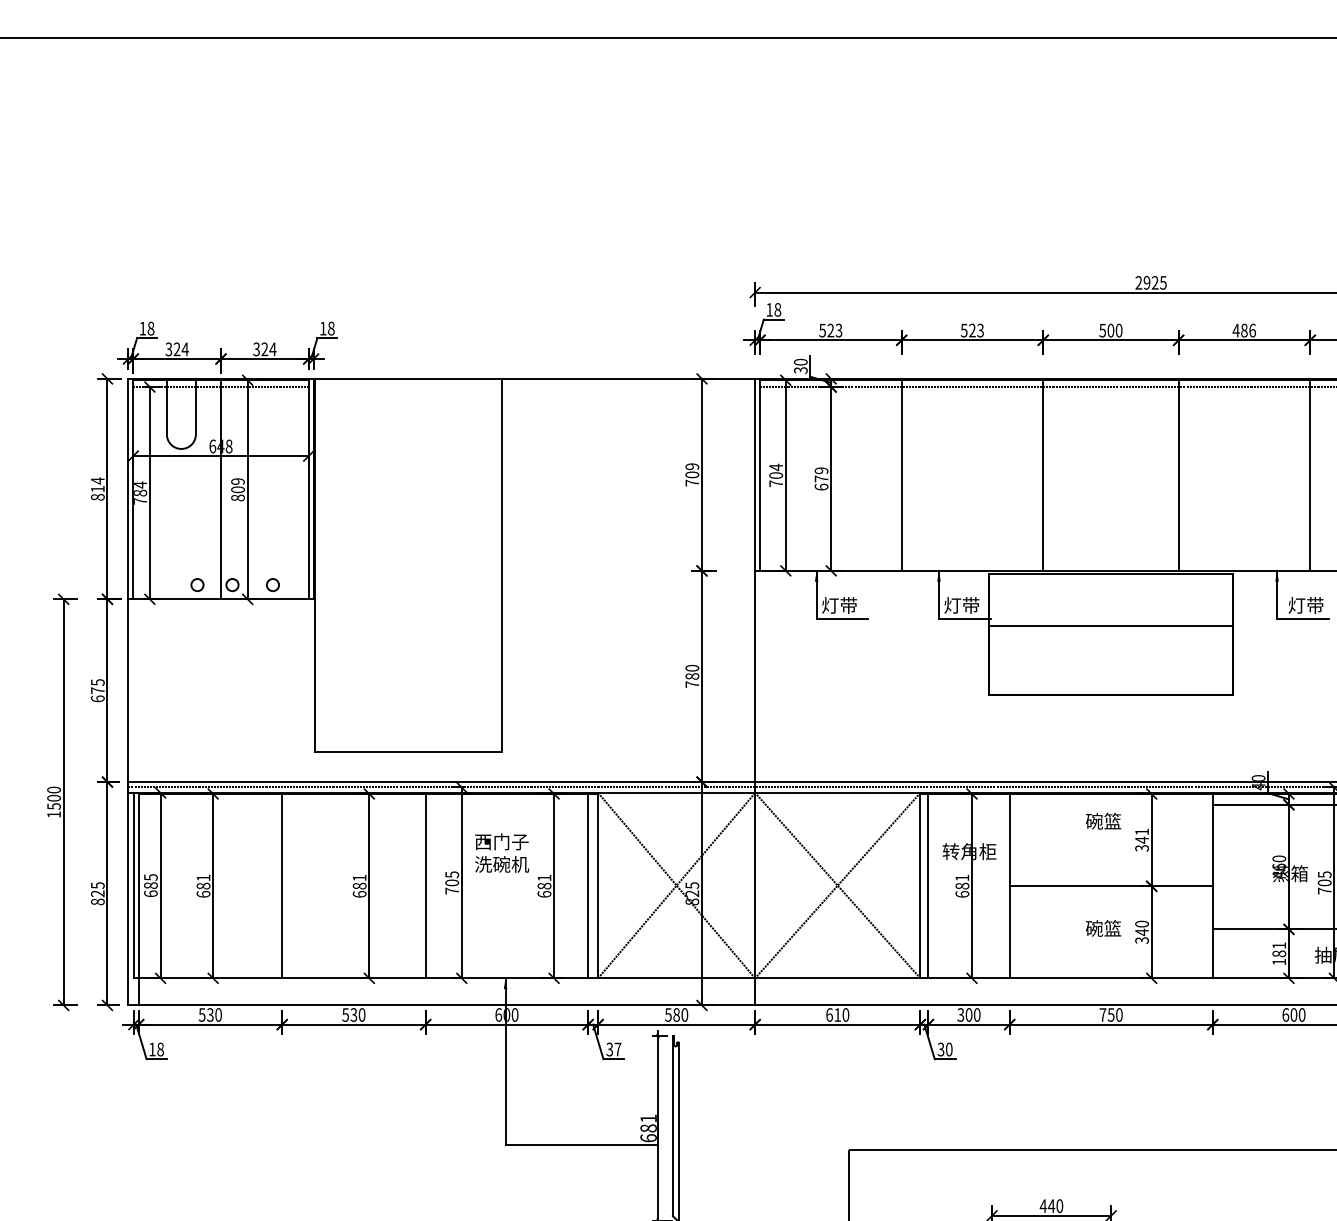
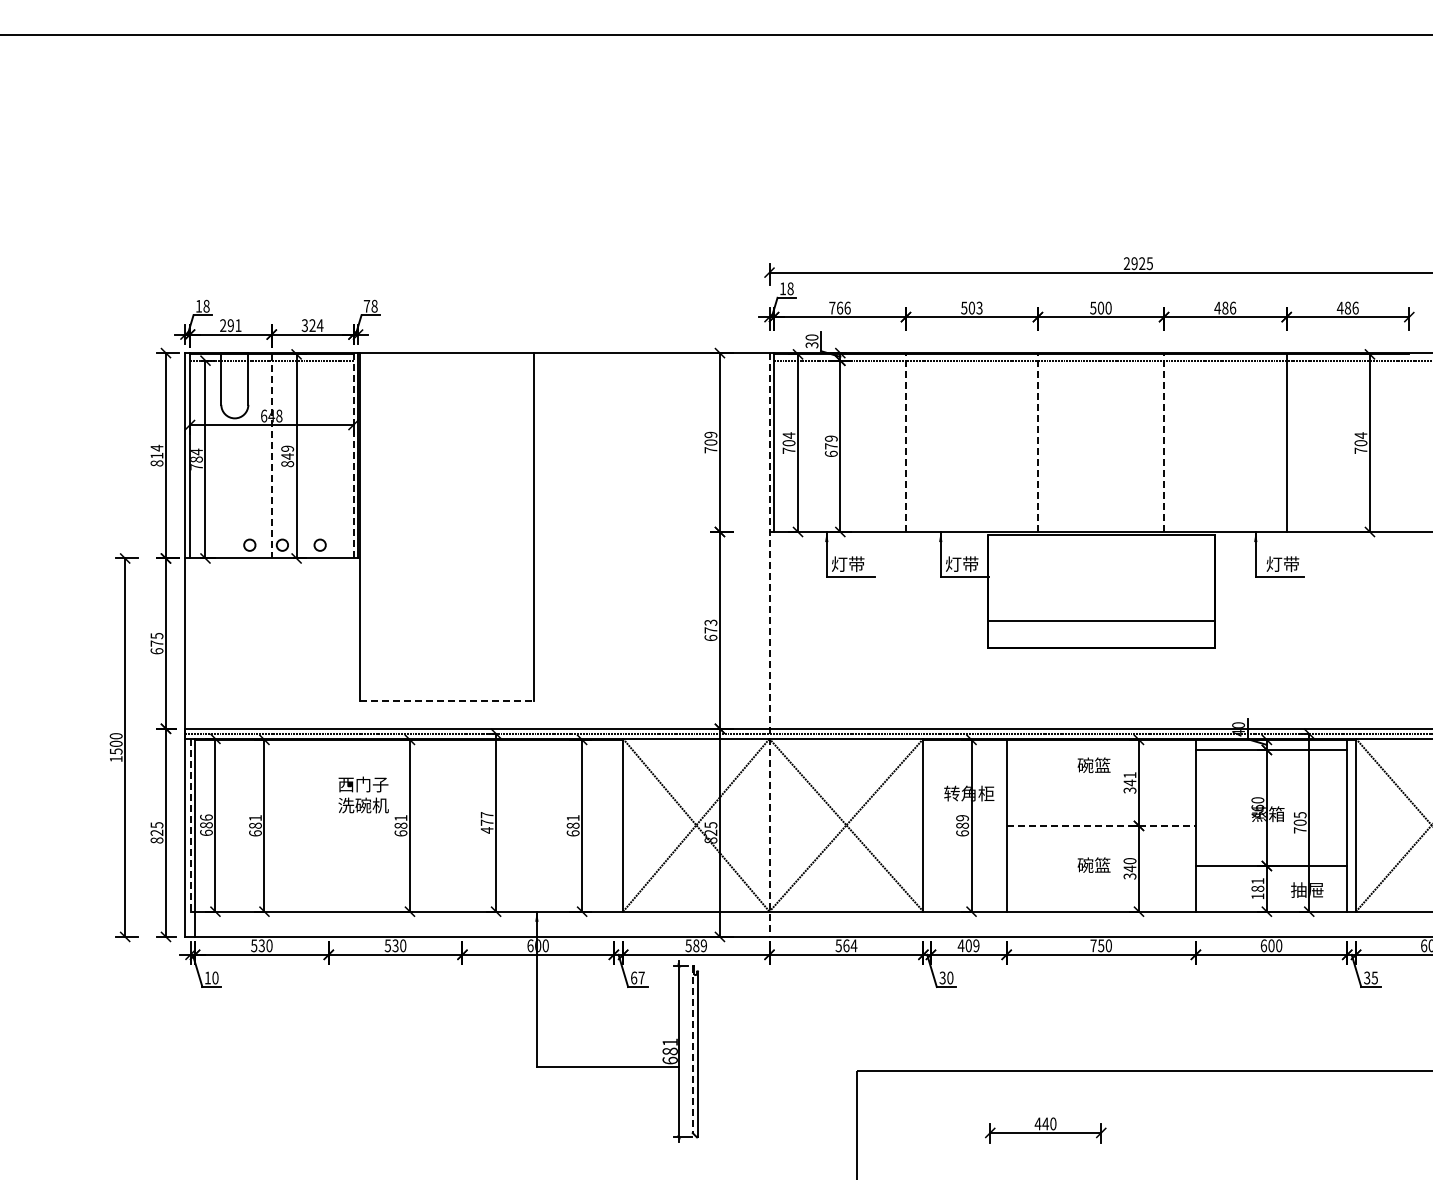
text: (322, 328) -> (366, 306), 18 -> 78
text: (830, 329) -> (839, 307), 523 -> 766
text: (971, 329) -> (971, 307), 523 -> 503
text: (176, 349) -> (230, 325), 324 -> 291
line: (902, 475) -> (906, 443), solid -> dashed
line: (1042, 475) -> (1037, 443), solid -> dashed
line: (1179, 475) -> (1164, 443), solid -> dashed
line: (308, 488) -> (353, 455), solid -> dashed
line: (220, 489) -> (271, 456), solid -> dashed
text: (237, 489) -> (287, 456), 809 -> 849
line: (1110, 626) -> (1100, 621), moved
text: (691, 676) -> (710, 630), 780 -> 673
line: (755, 692) -> (769, 645), solid -> dashed
line: (409, 752) -> (447, 701), solid -> dashed
text: (501, 852) -> (363, 794), moved
text: (150, 877) -> (206, 817), 685 -> 686
text: (962, 878) -> (962, 818), 681 -> 689
text: (451, 882) -> (486, 822), 705 -> 477
line: (133, 885) -> (190, 825), solid -> dashed
line: (281, 885) -> (328, 825), removed
line: (425, 885) -> (462, 825), removed
line: (587, 885) -> (613, 825), removed
line: (927, 885) -> (930, 825), removed
line: (1111, 885) -> (1101, 825), solid -> dashed
text: (684, 1014) -> (703, 945), 580 -> 589
text: (837, 1014) -> (846, 945), 610 -> 564
text: (968, 1014) -> (968, 945), 300 -> 409
text: (609, 1048) -> (633, 977), 37 -> 67
text: (160, 1050) -> (215, 978), 18 -> 10
line: (672, 1126) -> (692, 1049), solid -> dashed

